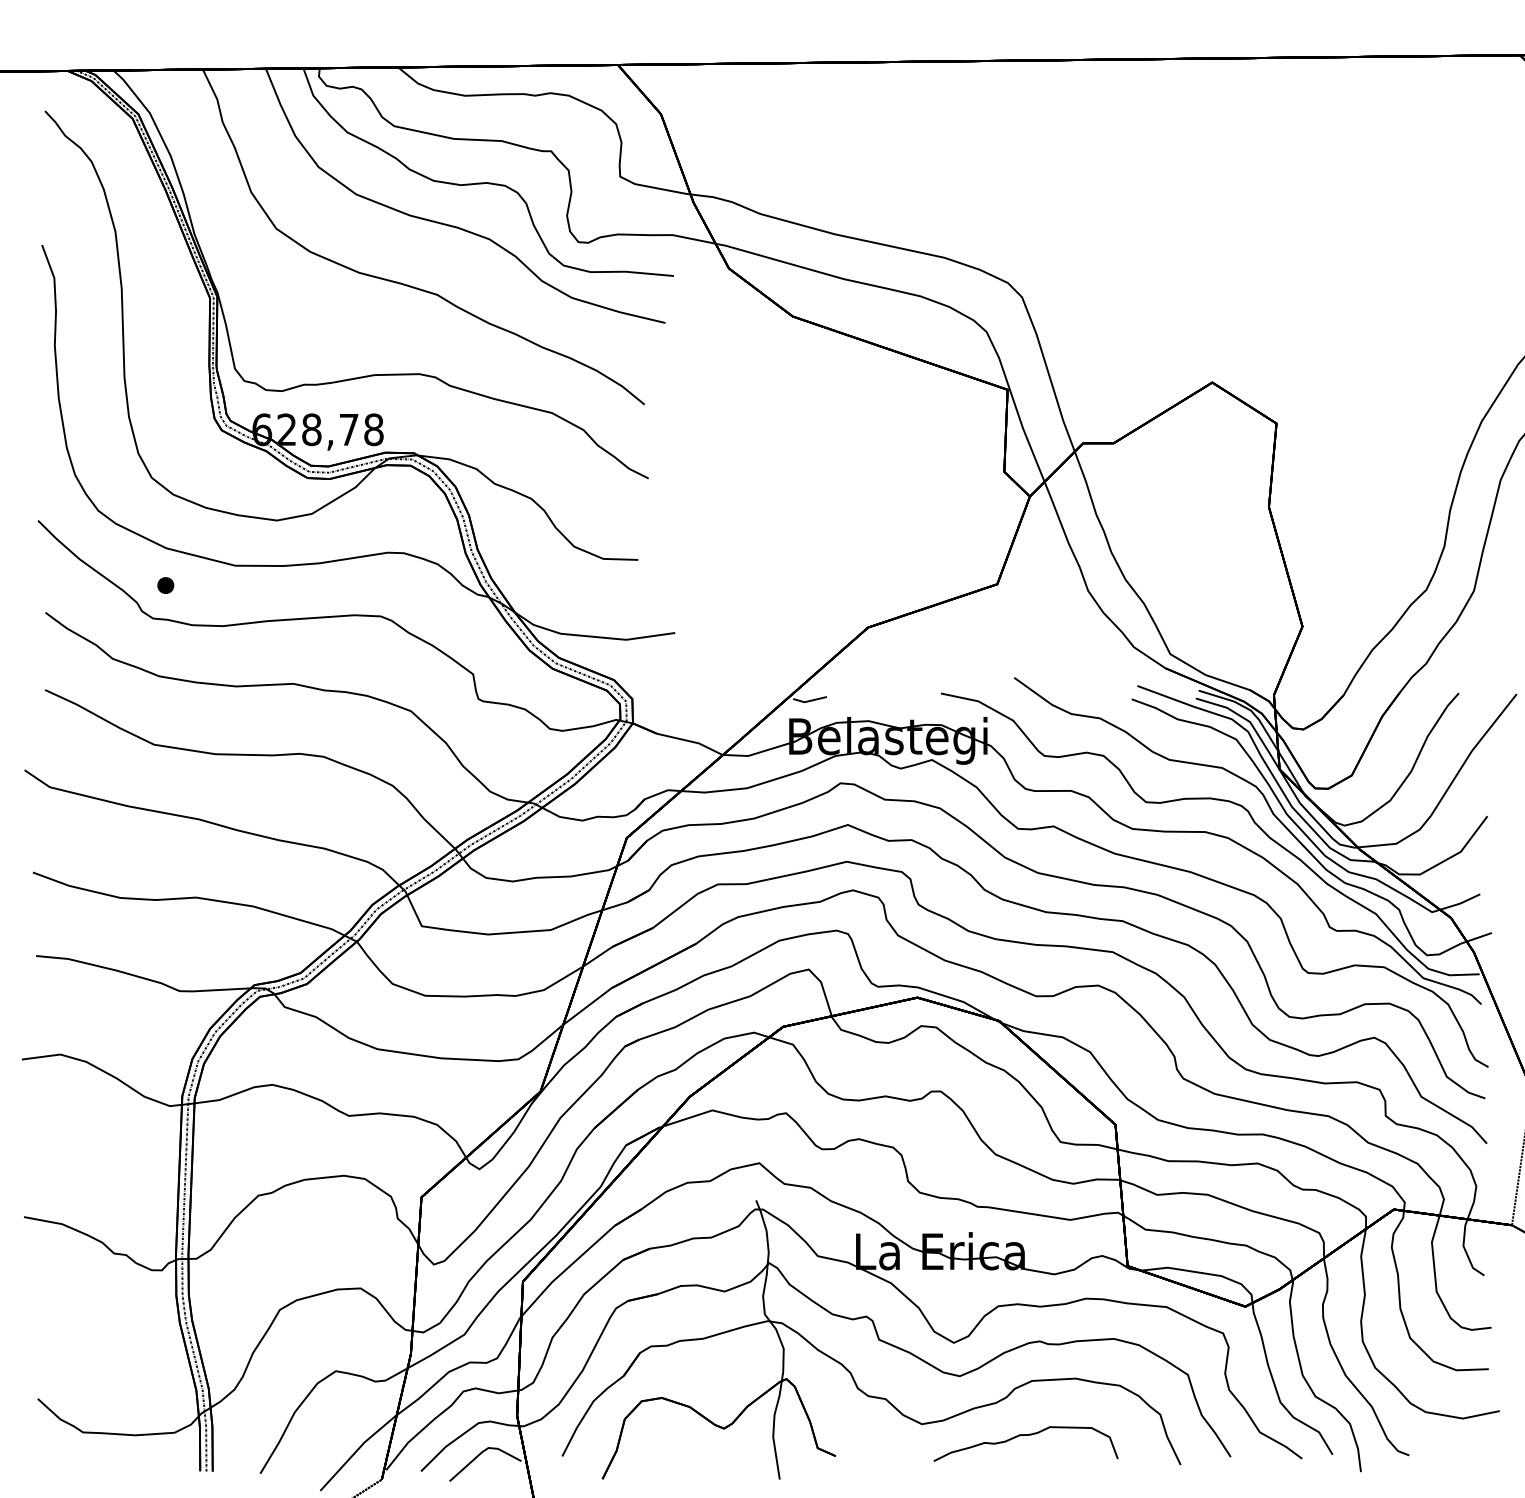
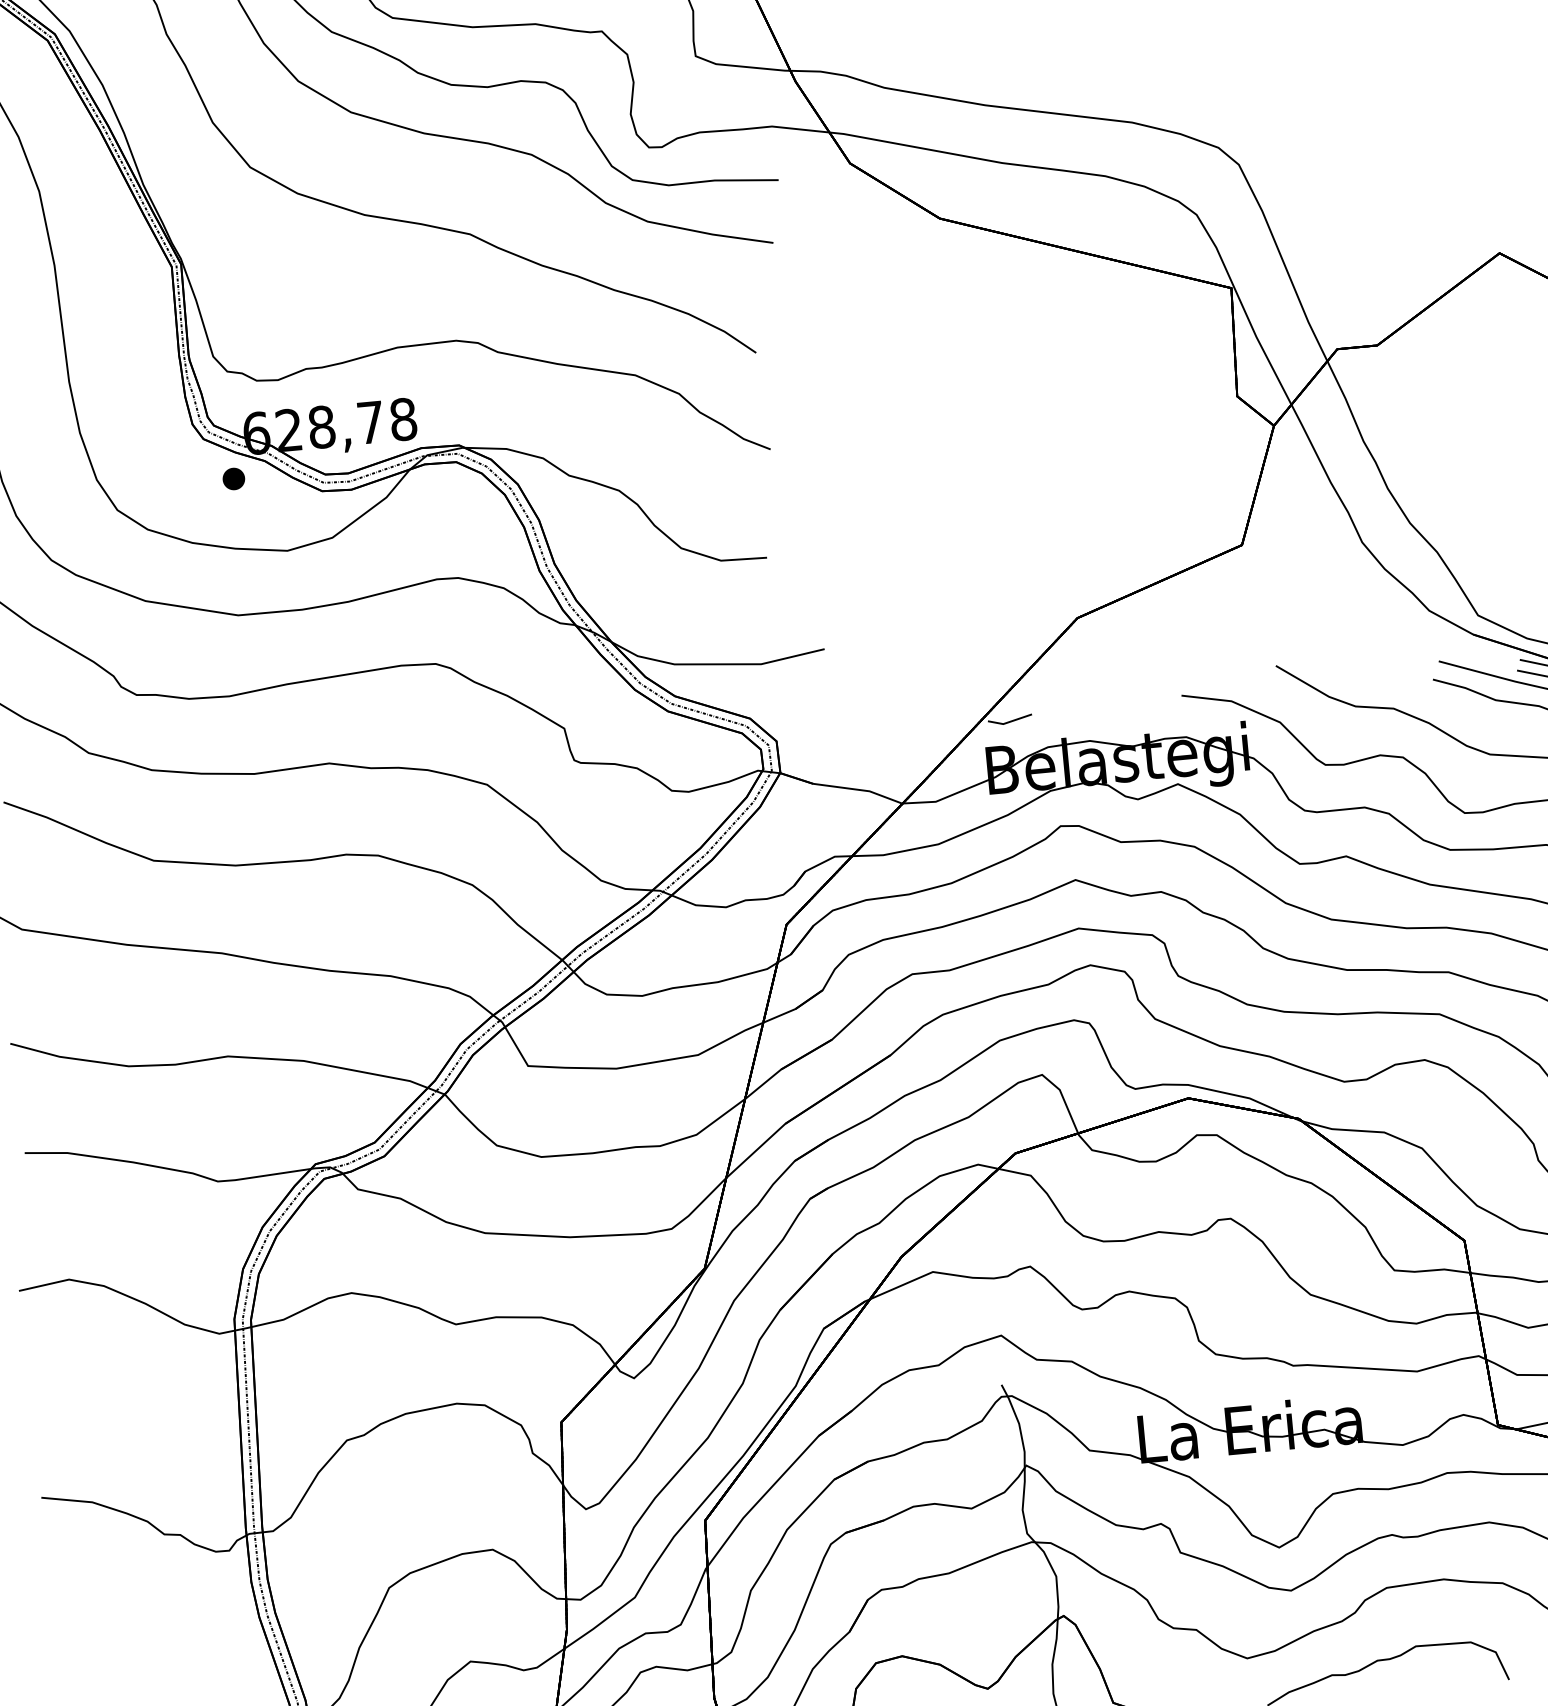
part: (165, 585) -> (233, 478), moved

